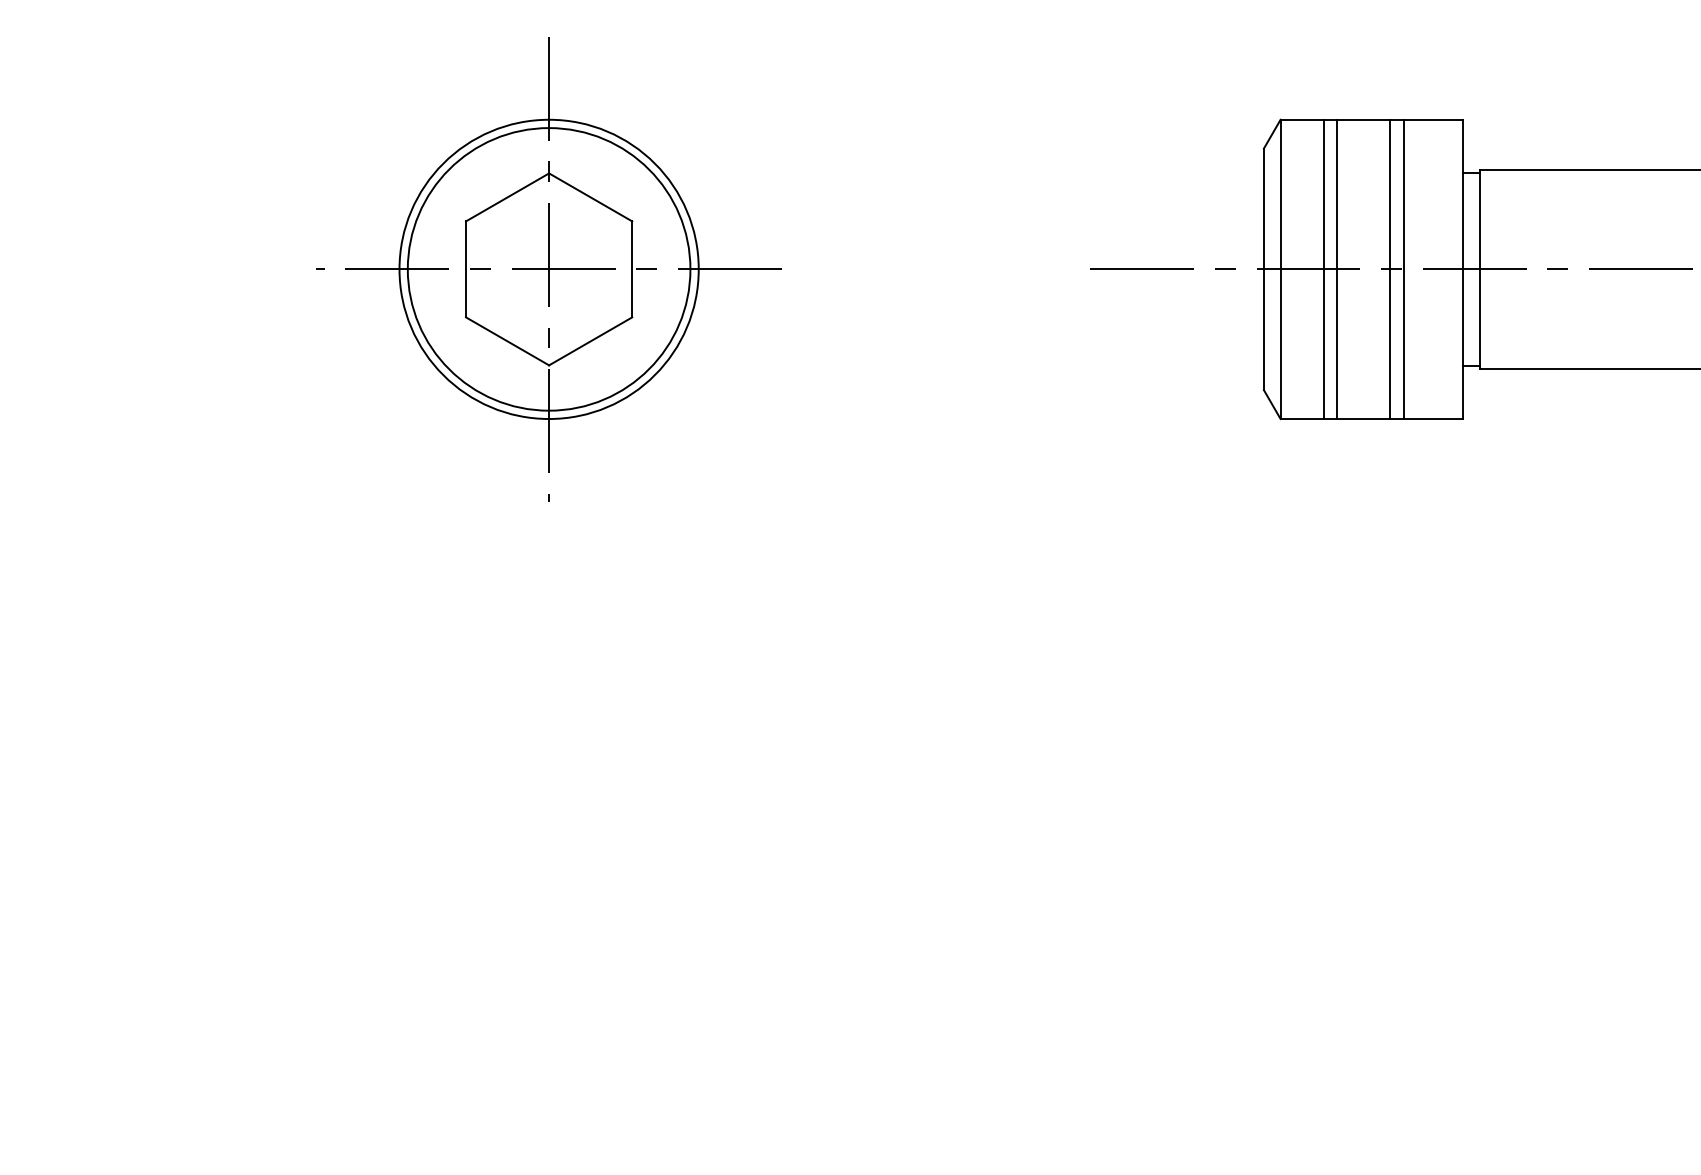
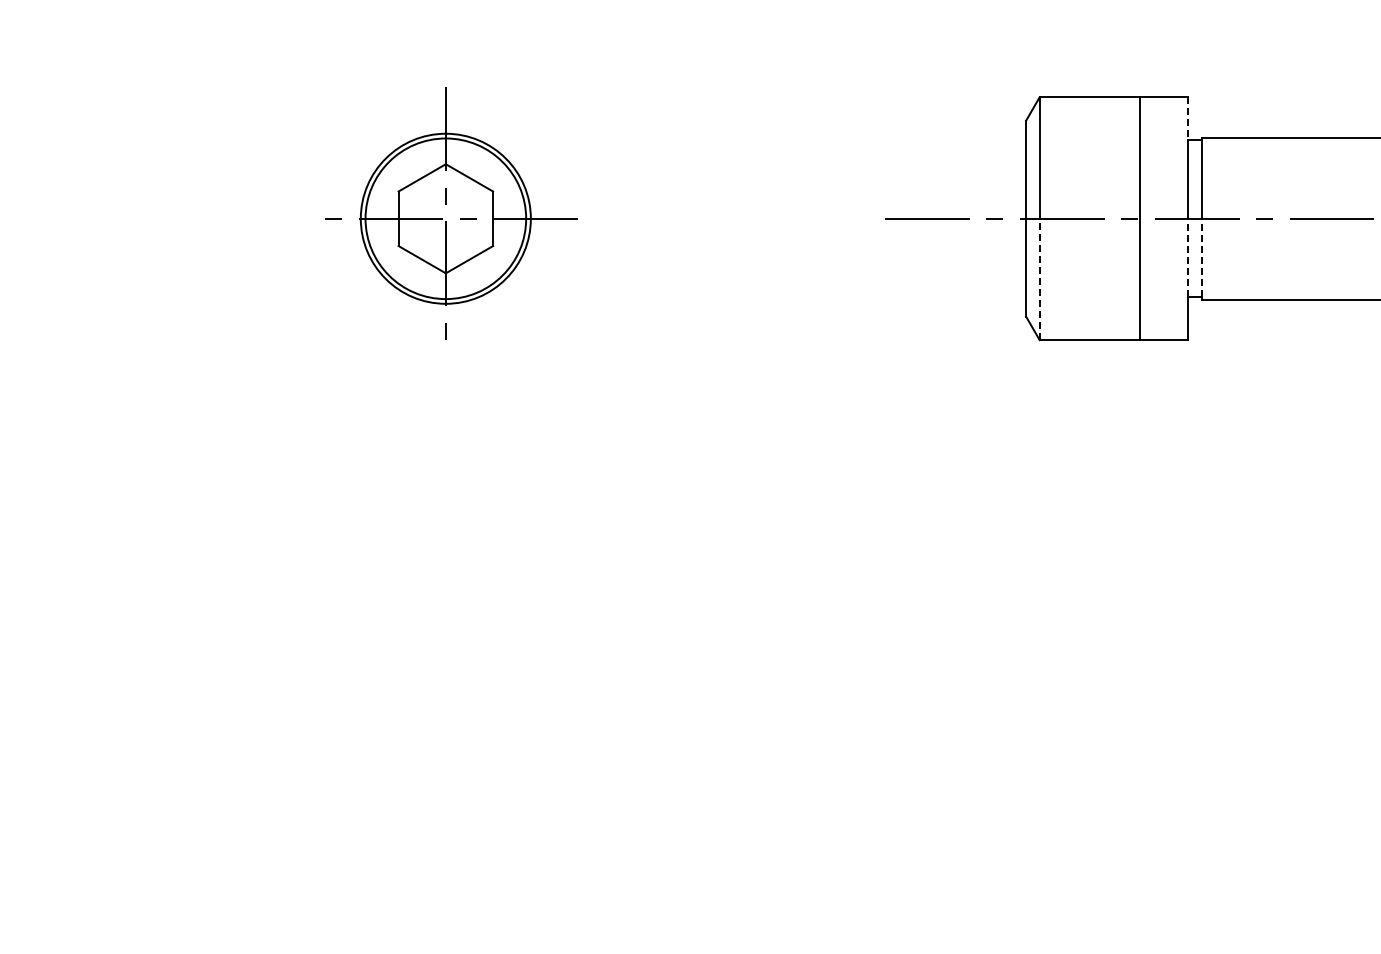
line: (1463, 145) -> (1188, 118), solid -> dashed
part: (548, 269) -> (445, 218), size x0.7
line: (1323, 269) -> (1074, 218), removed
line: (1336, 269) -> (1085, 218), removed
line: (1389, 269) -> (1128, 218), removed
line: (1463, 317) -> (1188, 257), solid -> dashed
line: (1479, 317) -> (1201, 257), solid -> dashed
line: (1280, 344) -> (1039, 279), solid -> dashed

